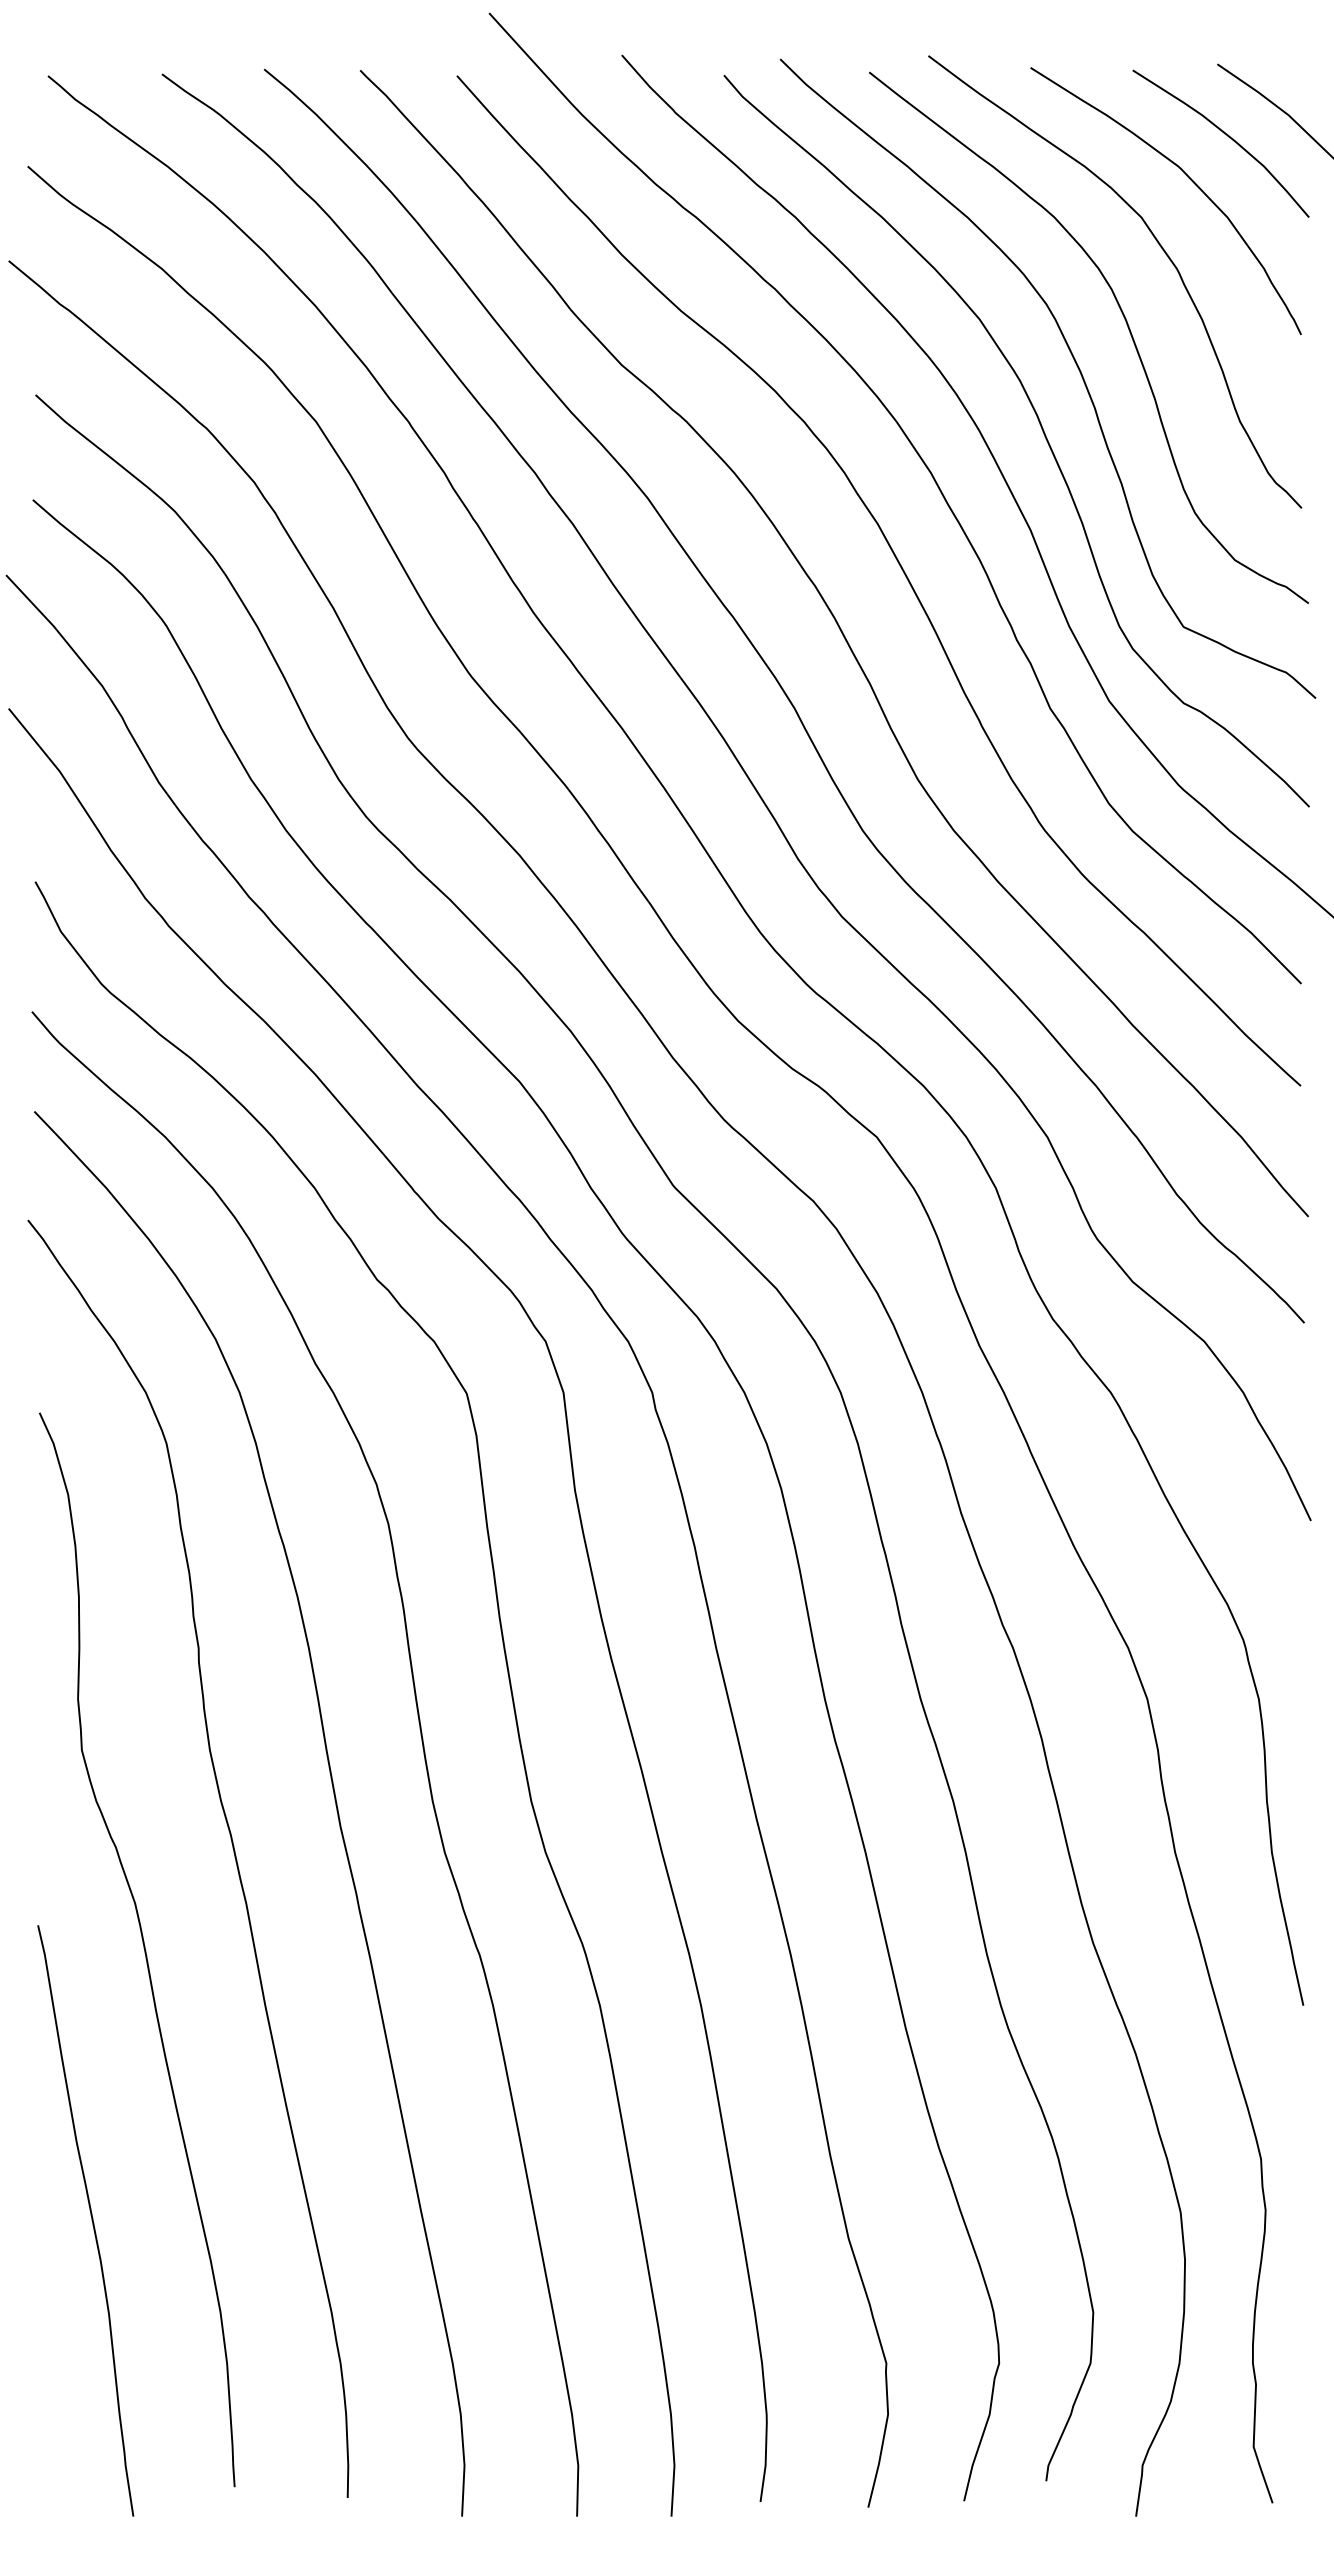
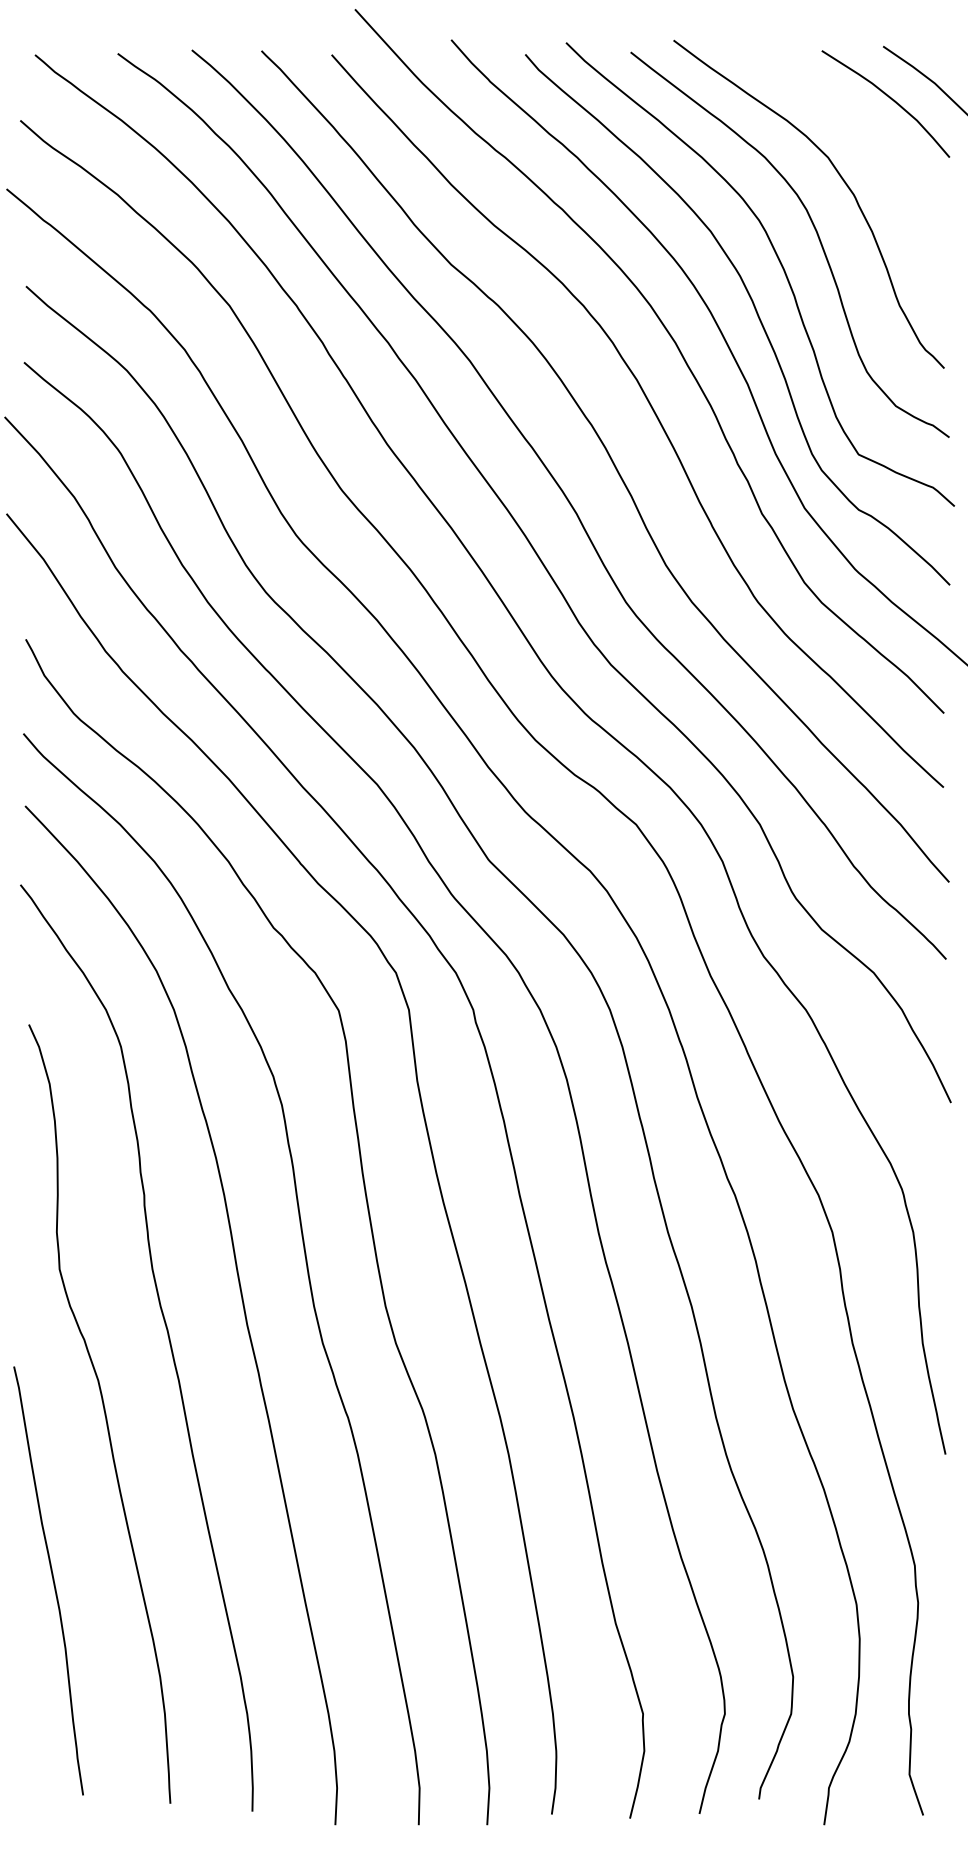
curve: (1188, 178) -> (862, 129), removed
curve: (91, 2220) -> (52, 1580), moved

